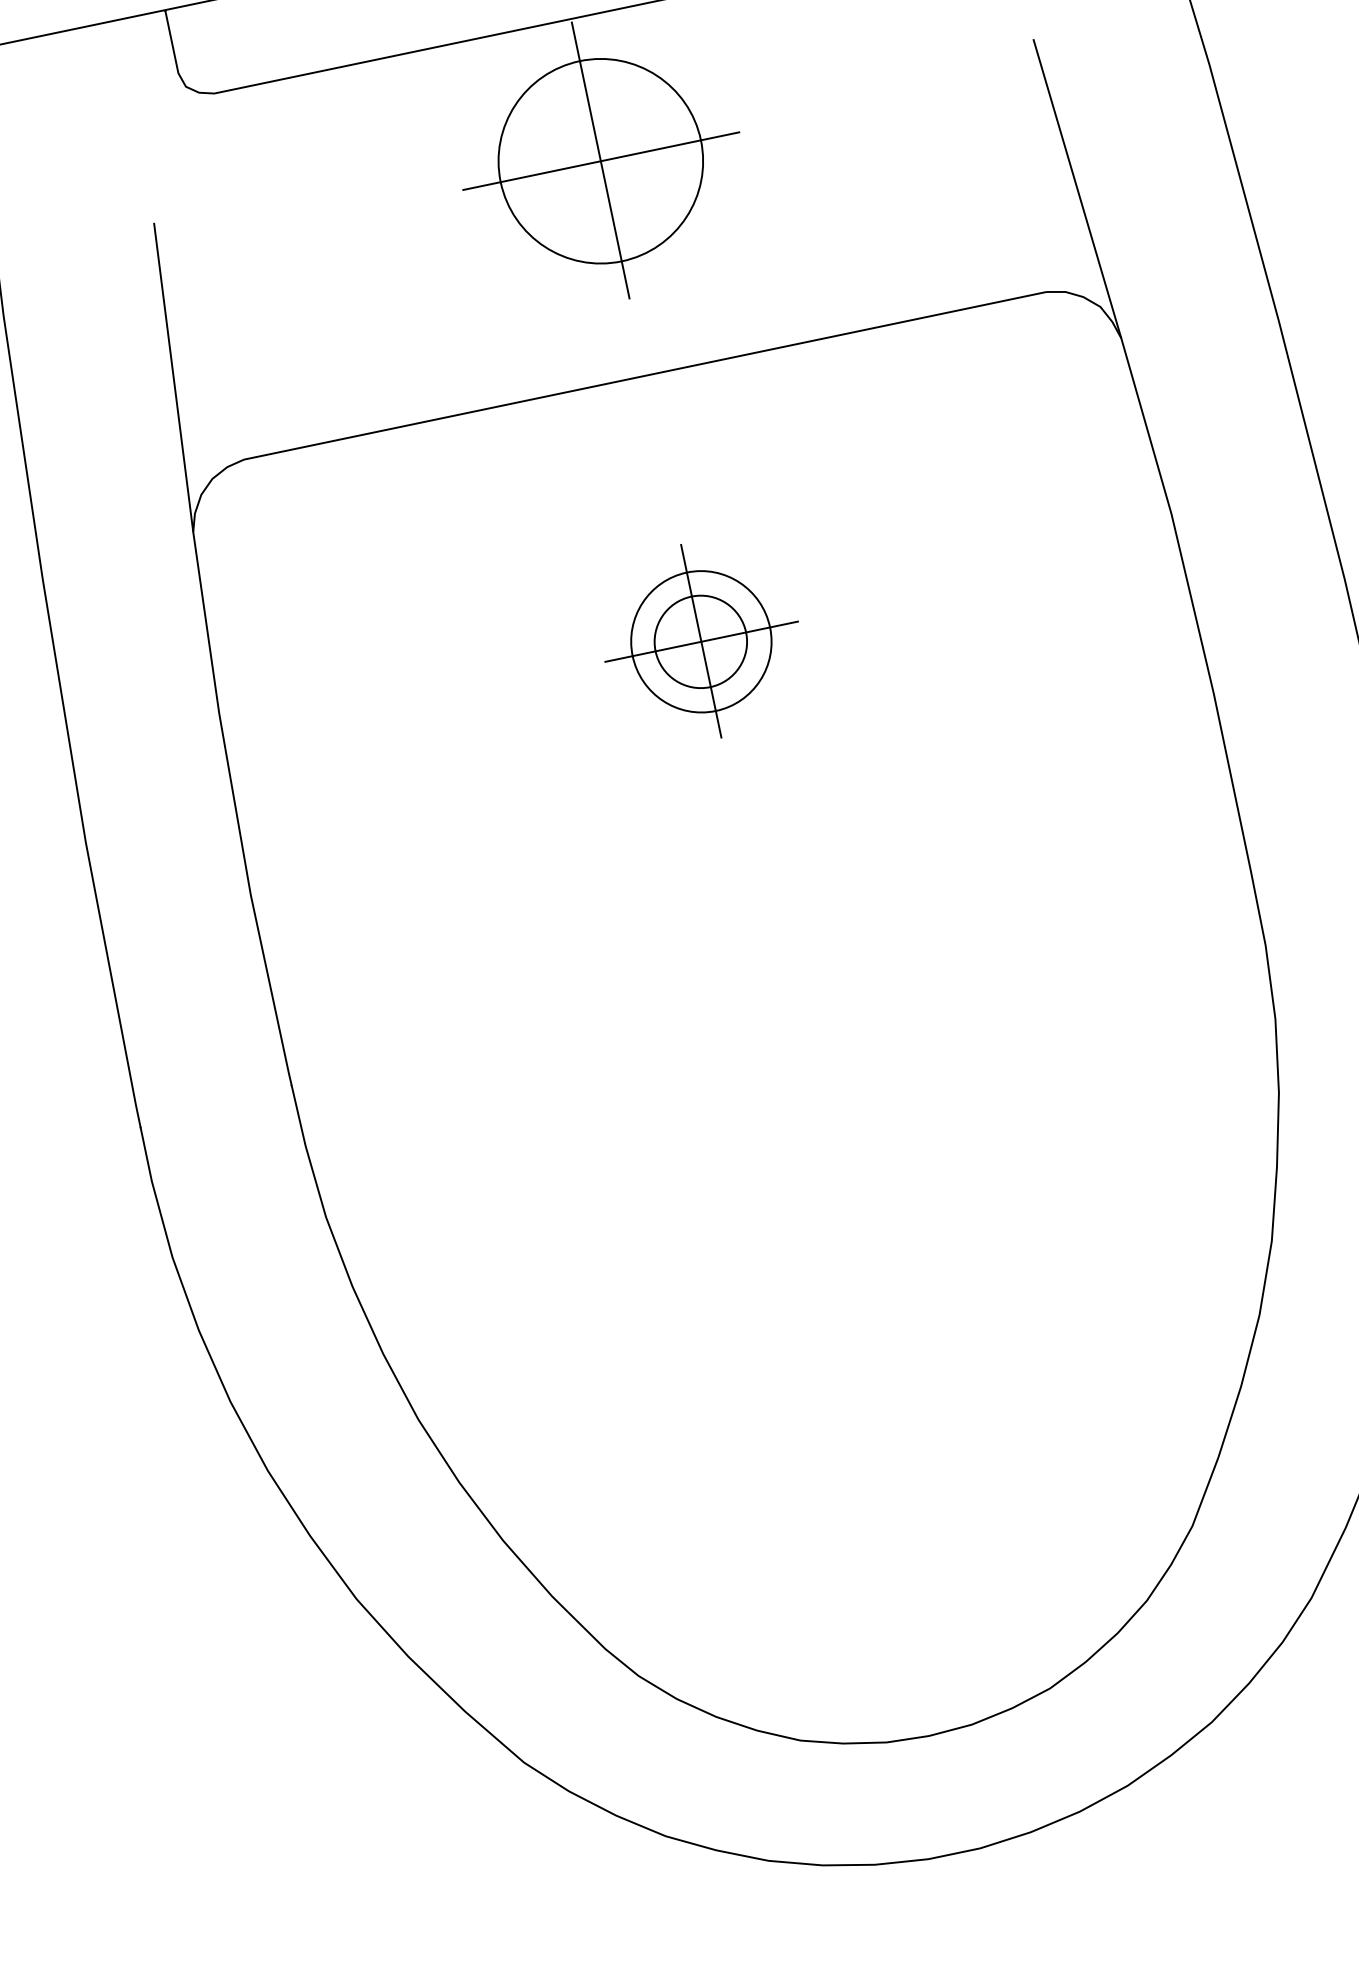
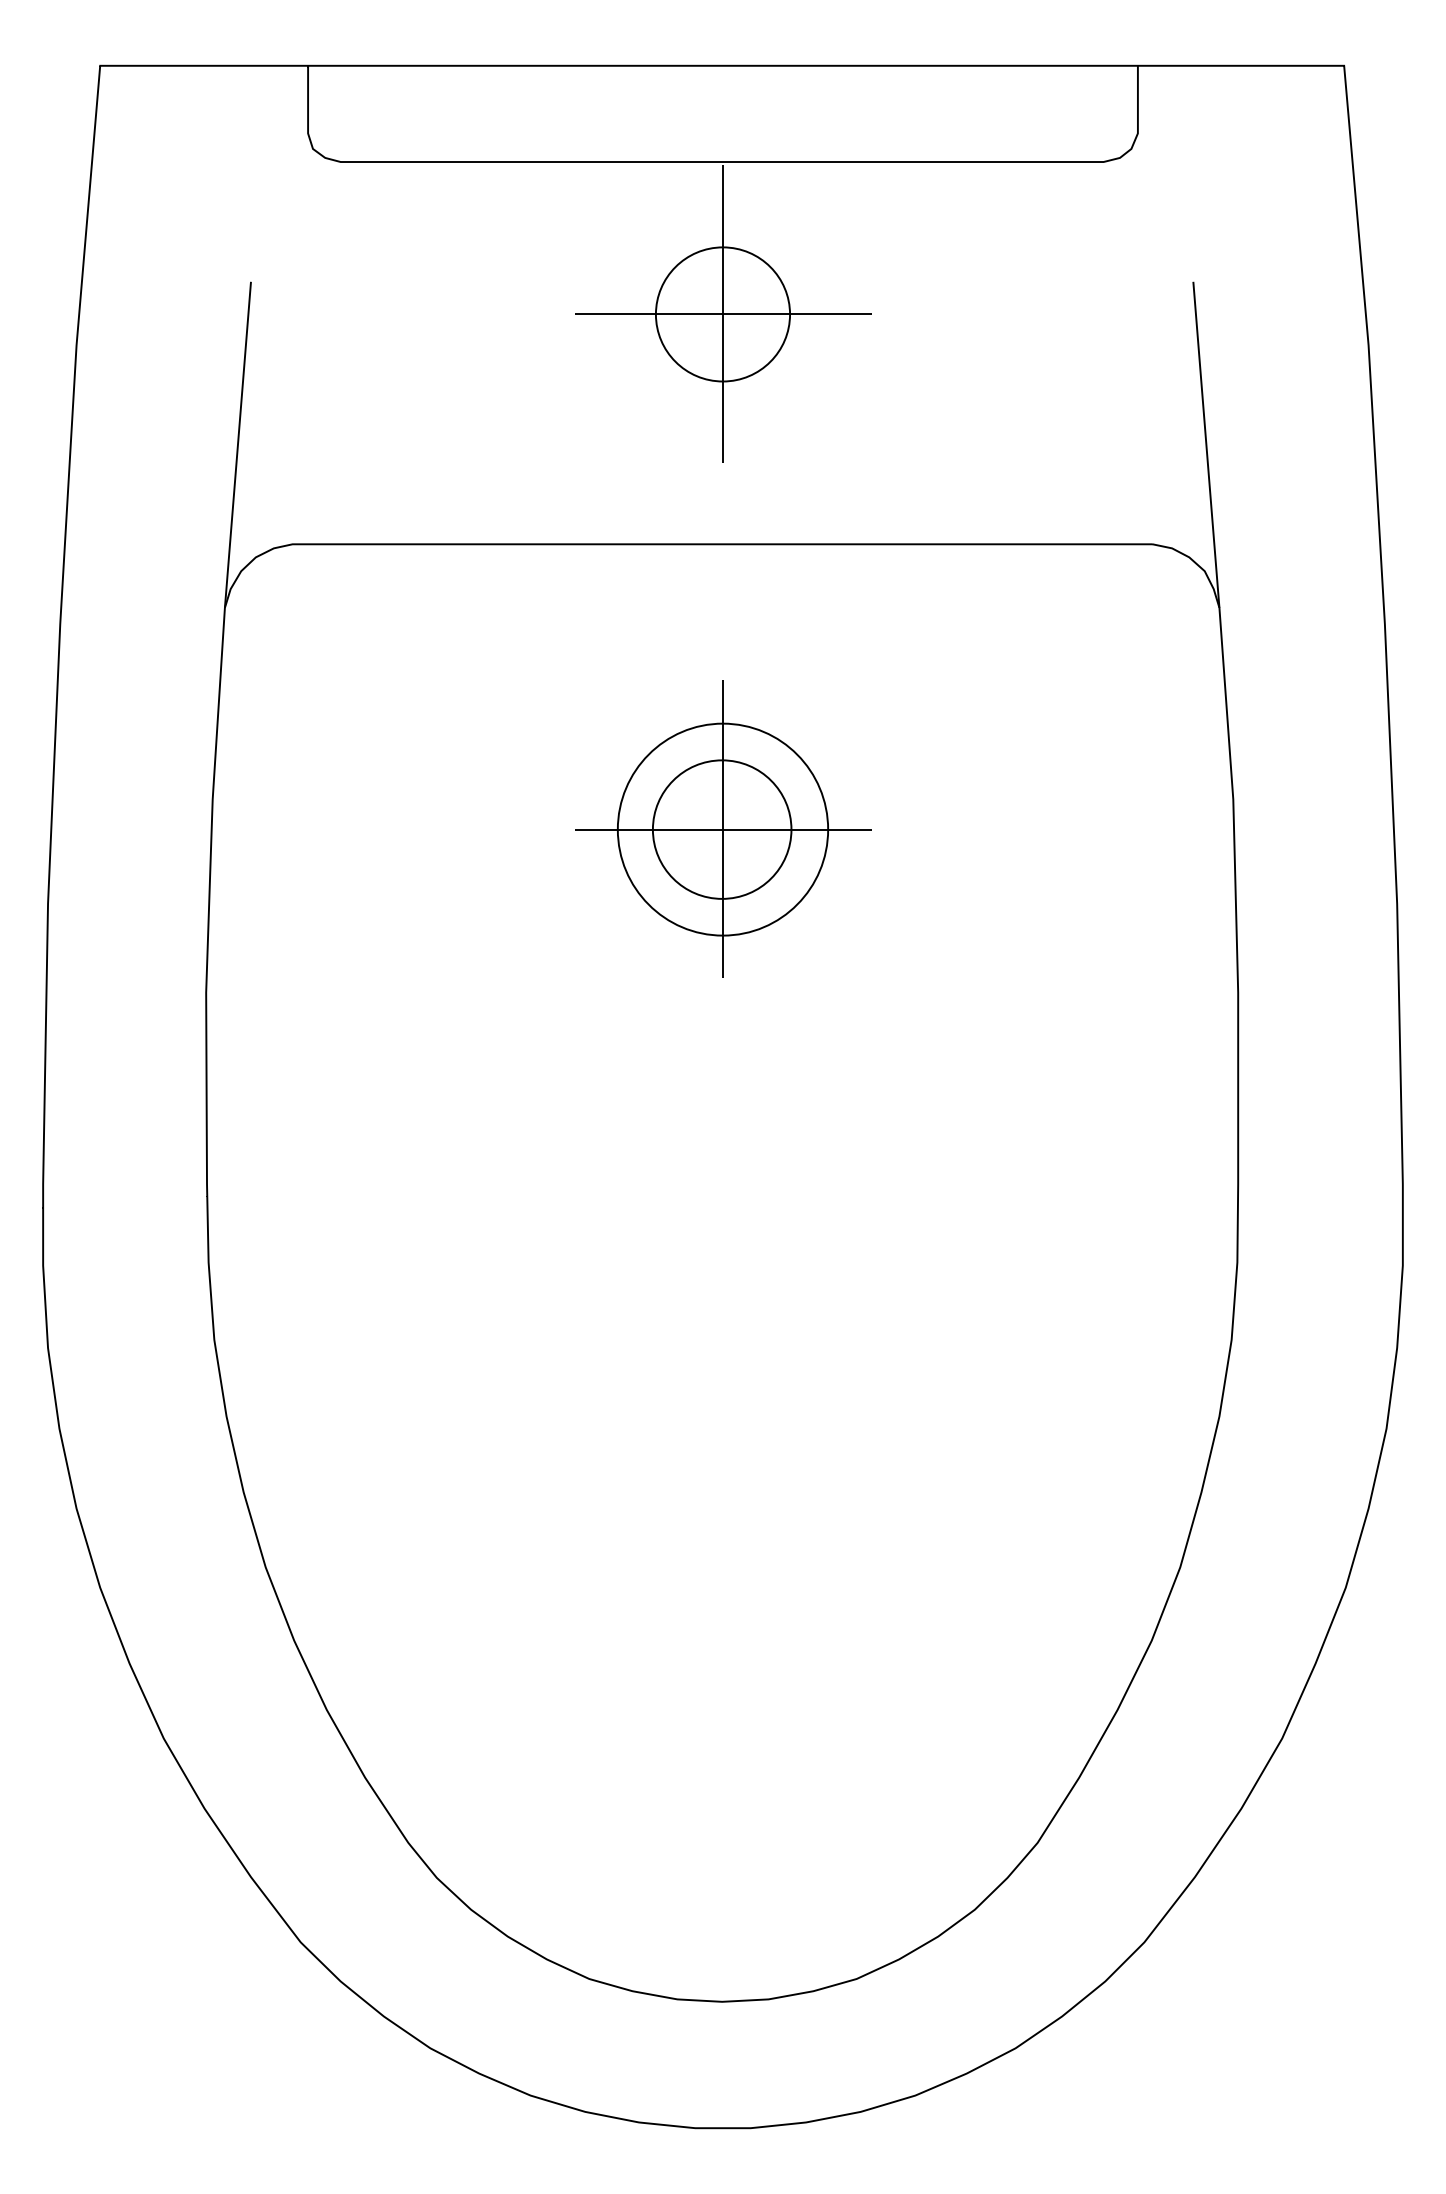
circle: (600, 161) -> (722, 314), size x0.62
part: (701, 640) -> (723, 828), size x1.43

